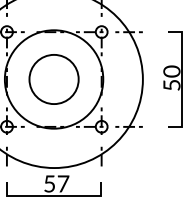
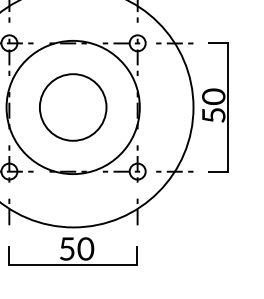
part: (173, 79) -> (215, 107), moved
text: (63, 183) -> (85, 248), 57 -> 50

